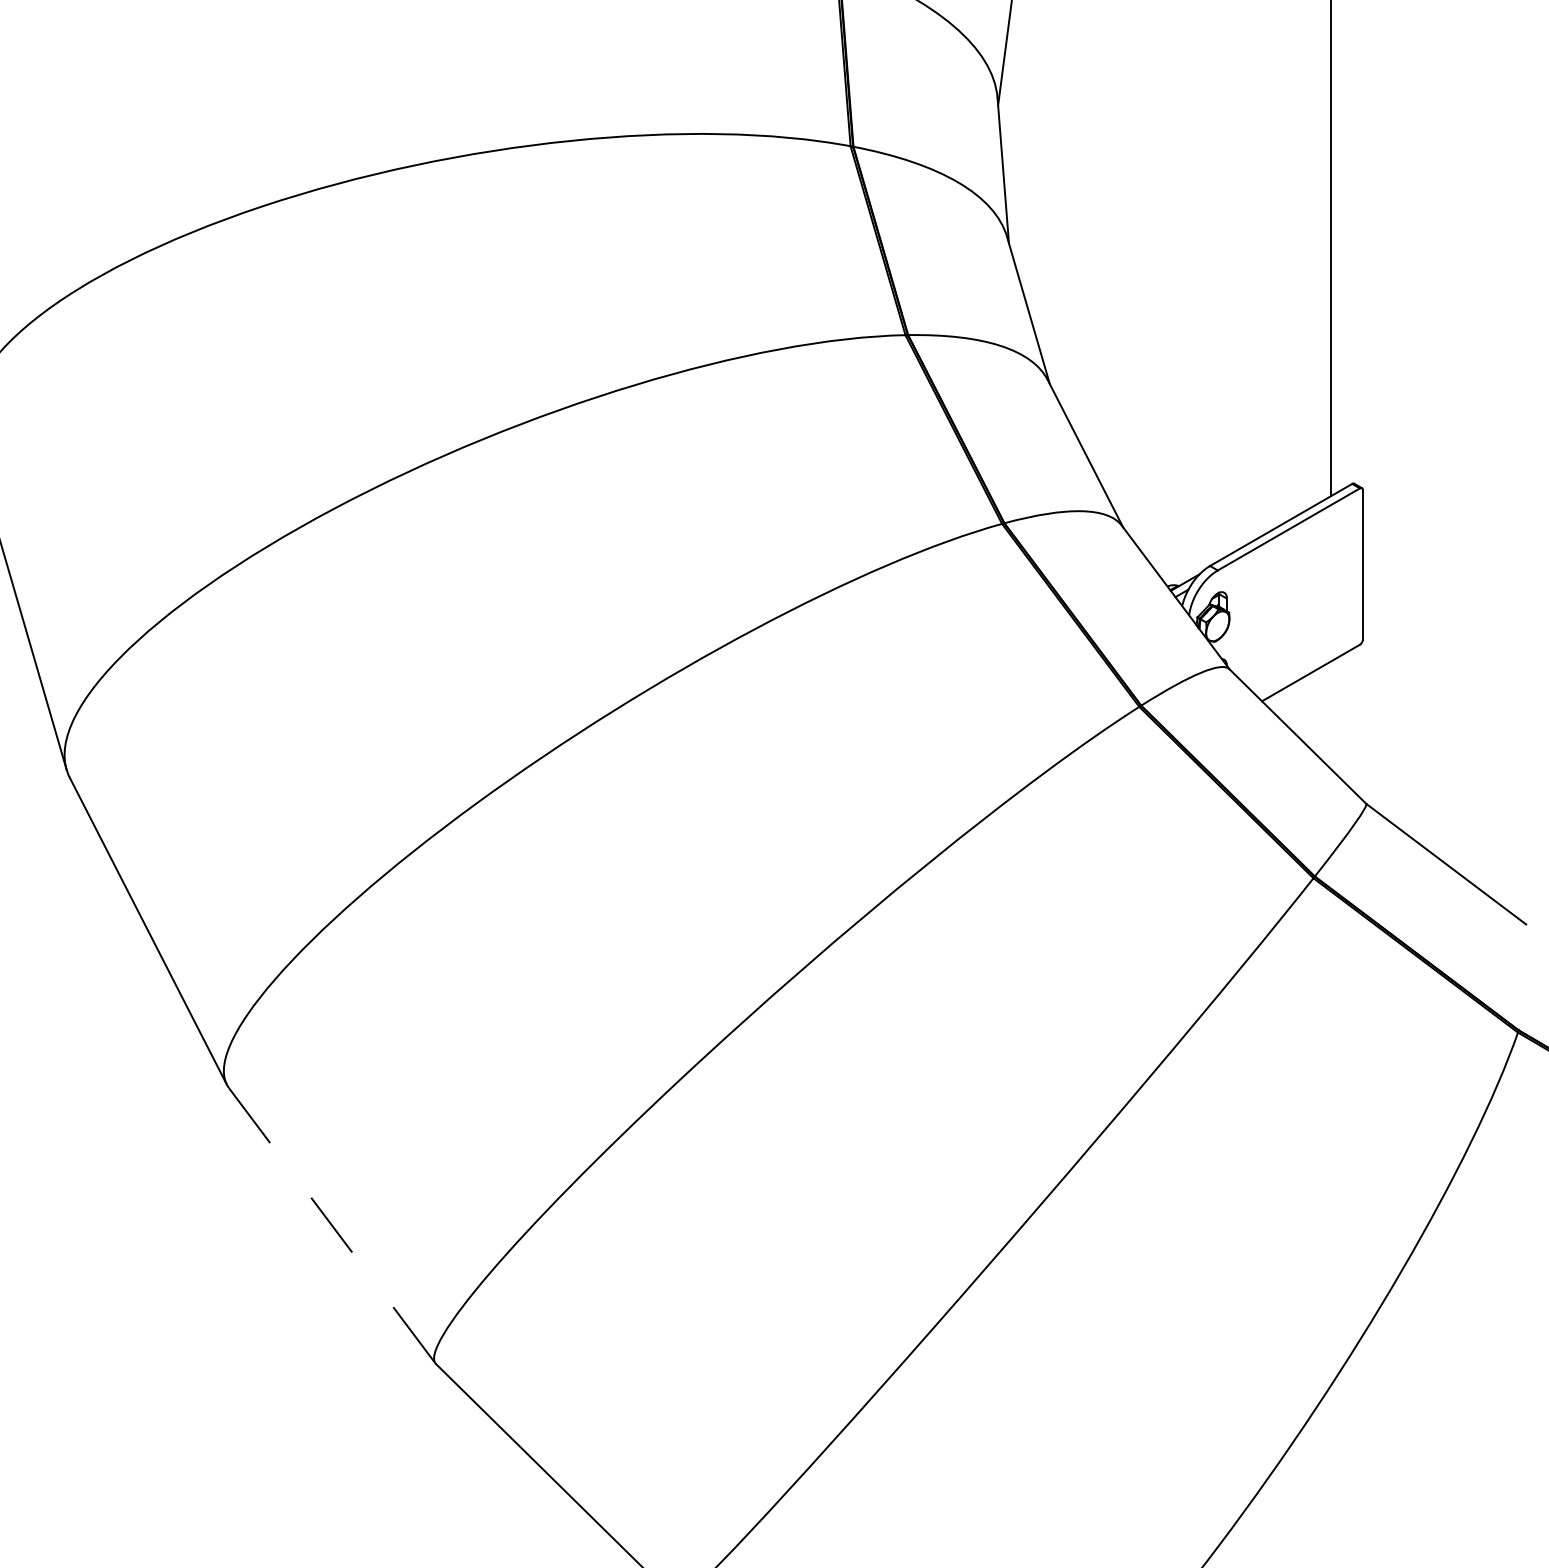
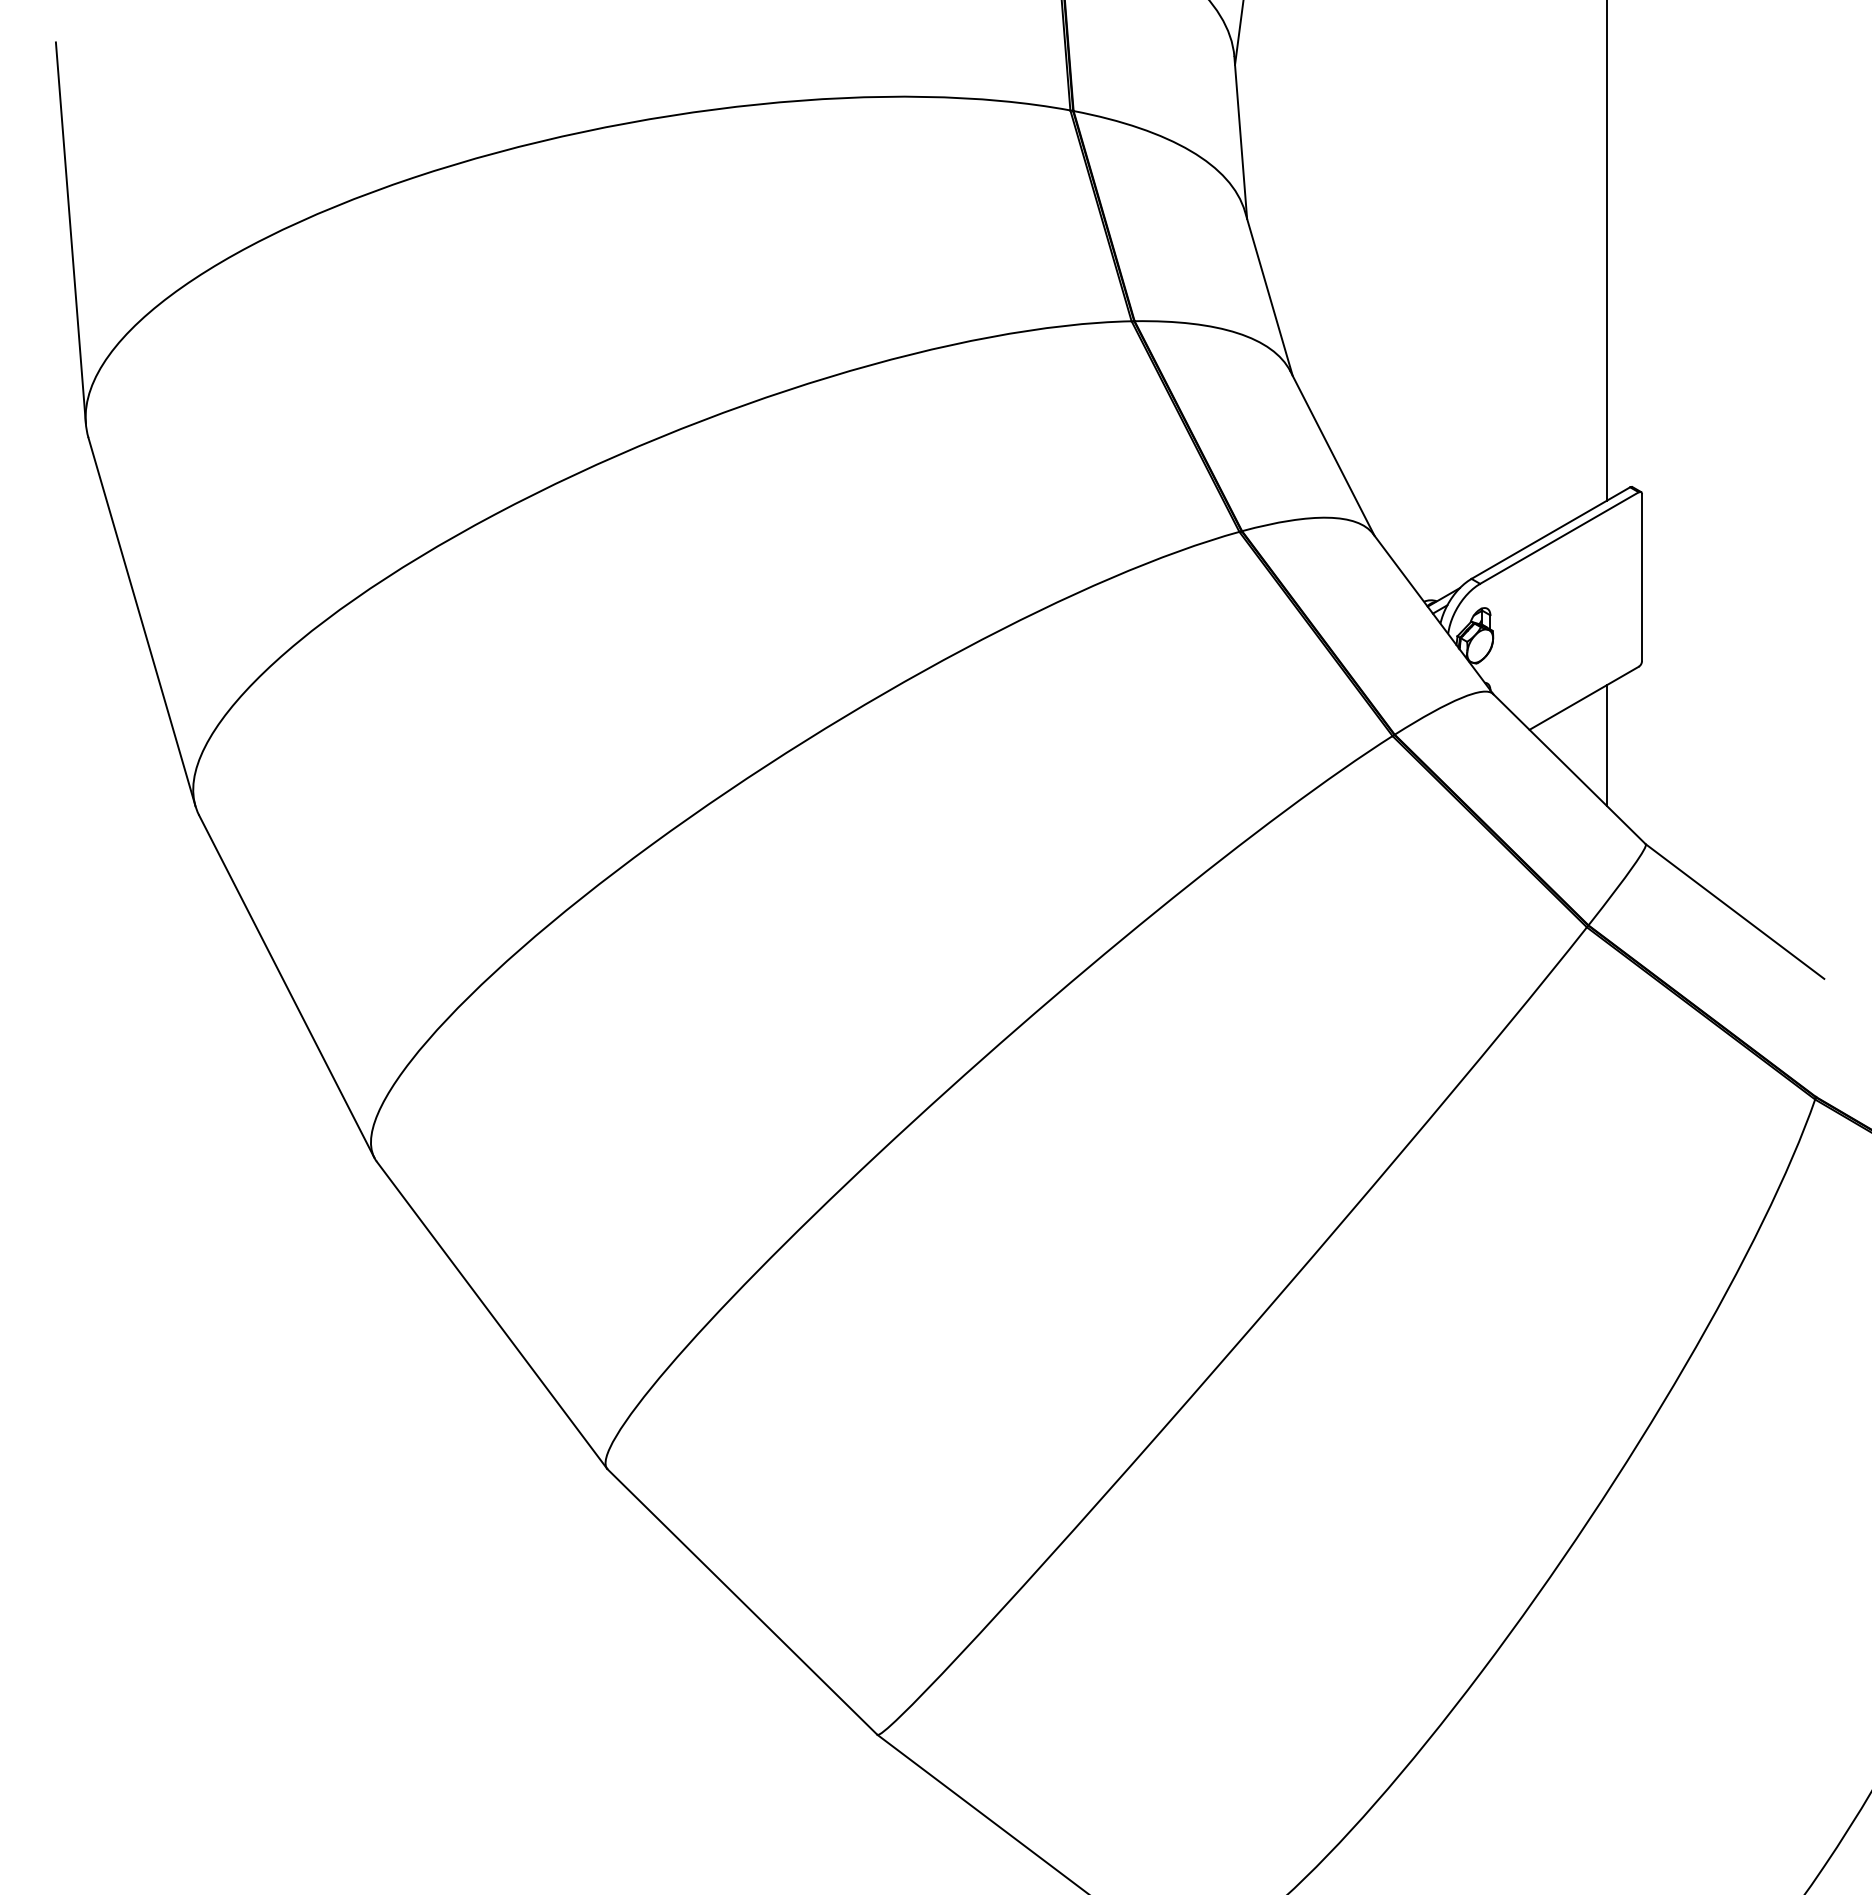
line: (1331, 715) -> (1606, 745), added
line: (332, 1226) -> (492, 1315), dashed -> solid

